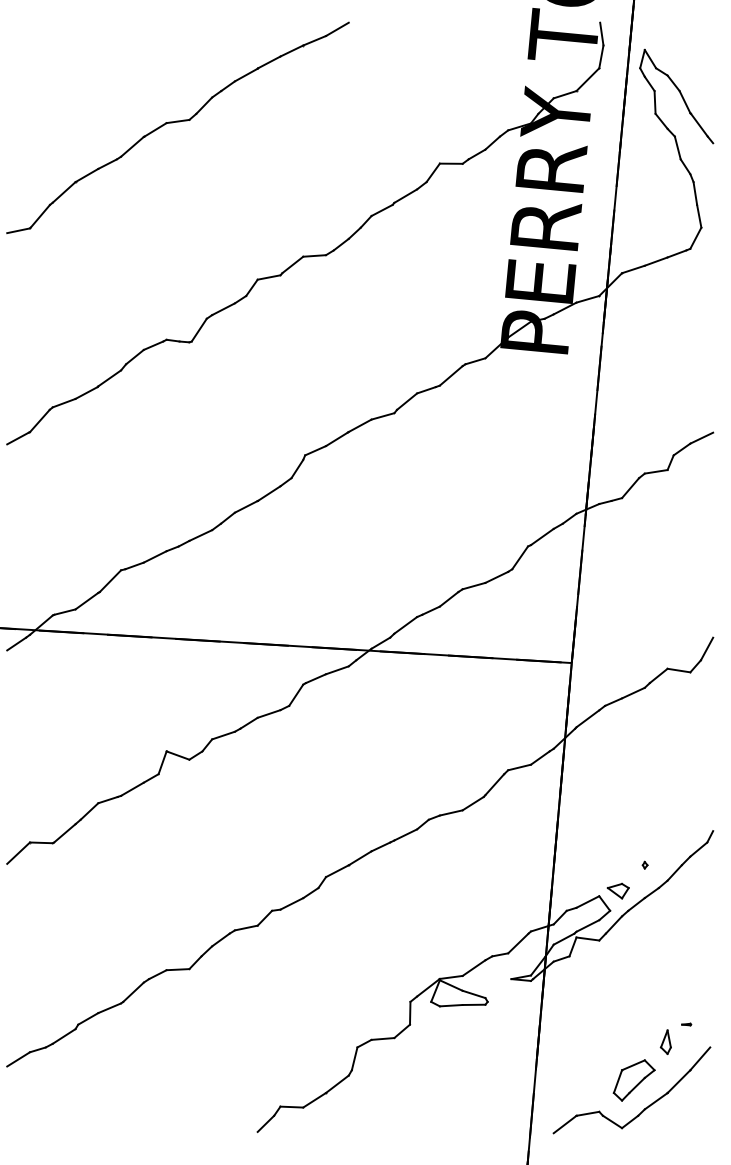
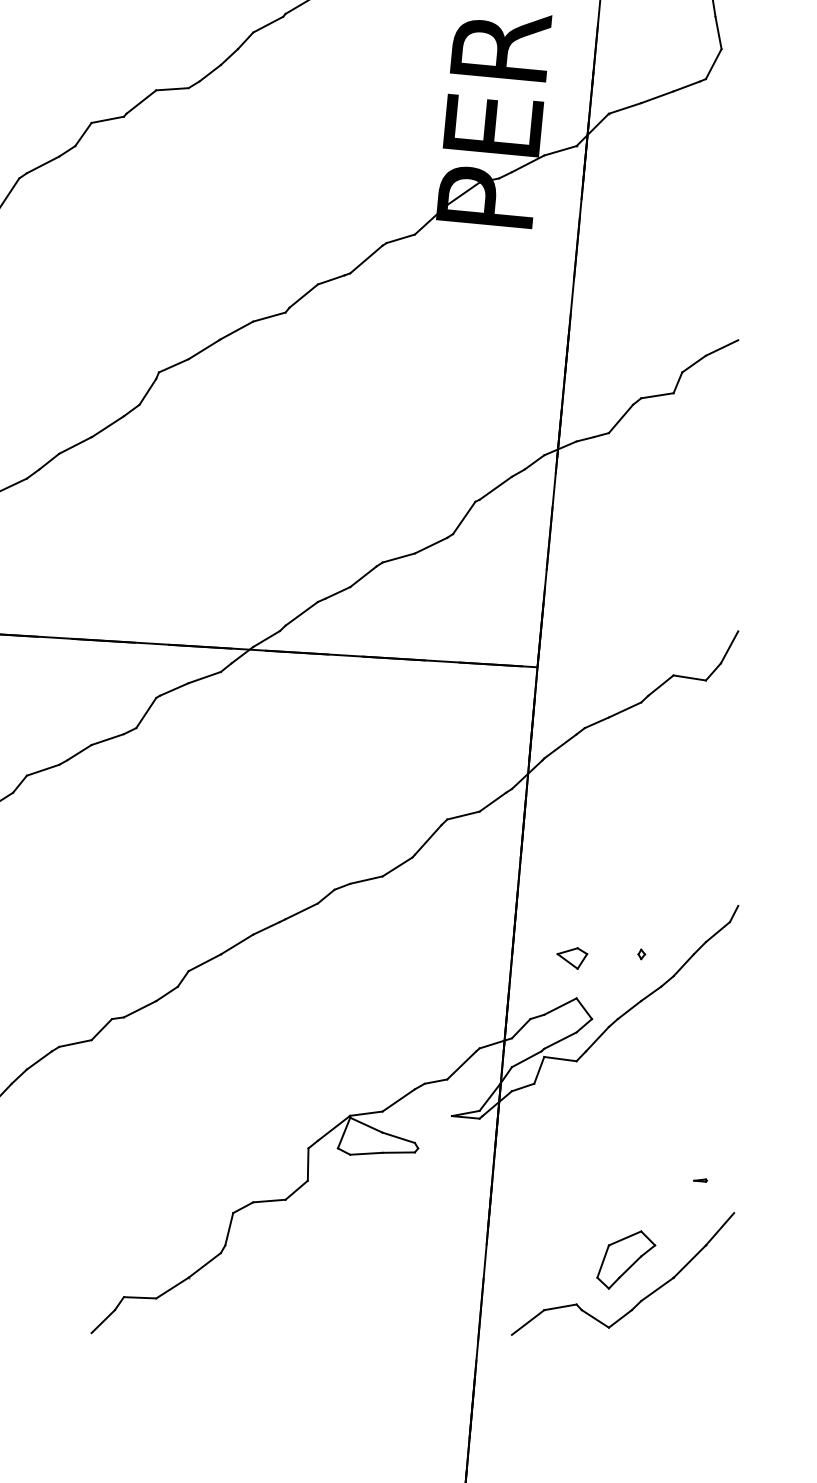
part: (617, 890) -> (571, 957), moved
part: (665, 1041) -> (670, 1204), removed

